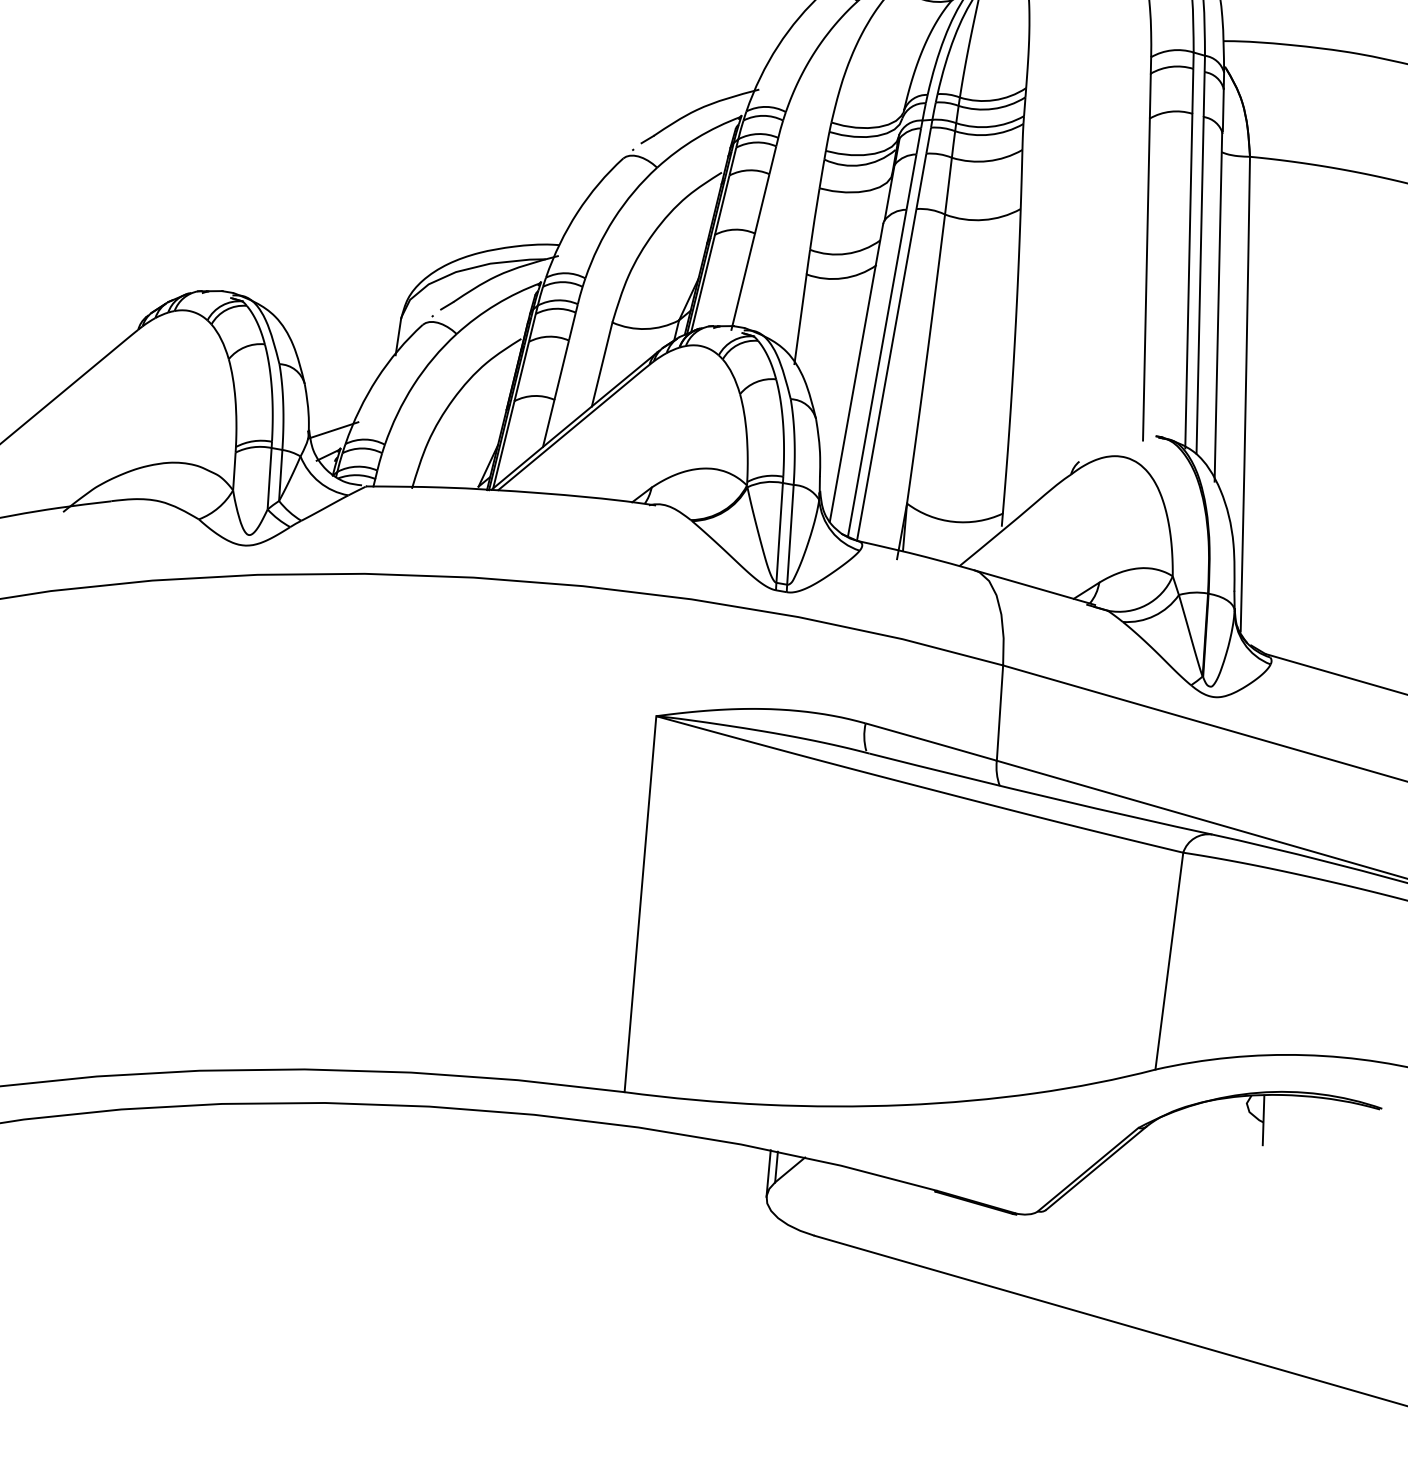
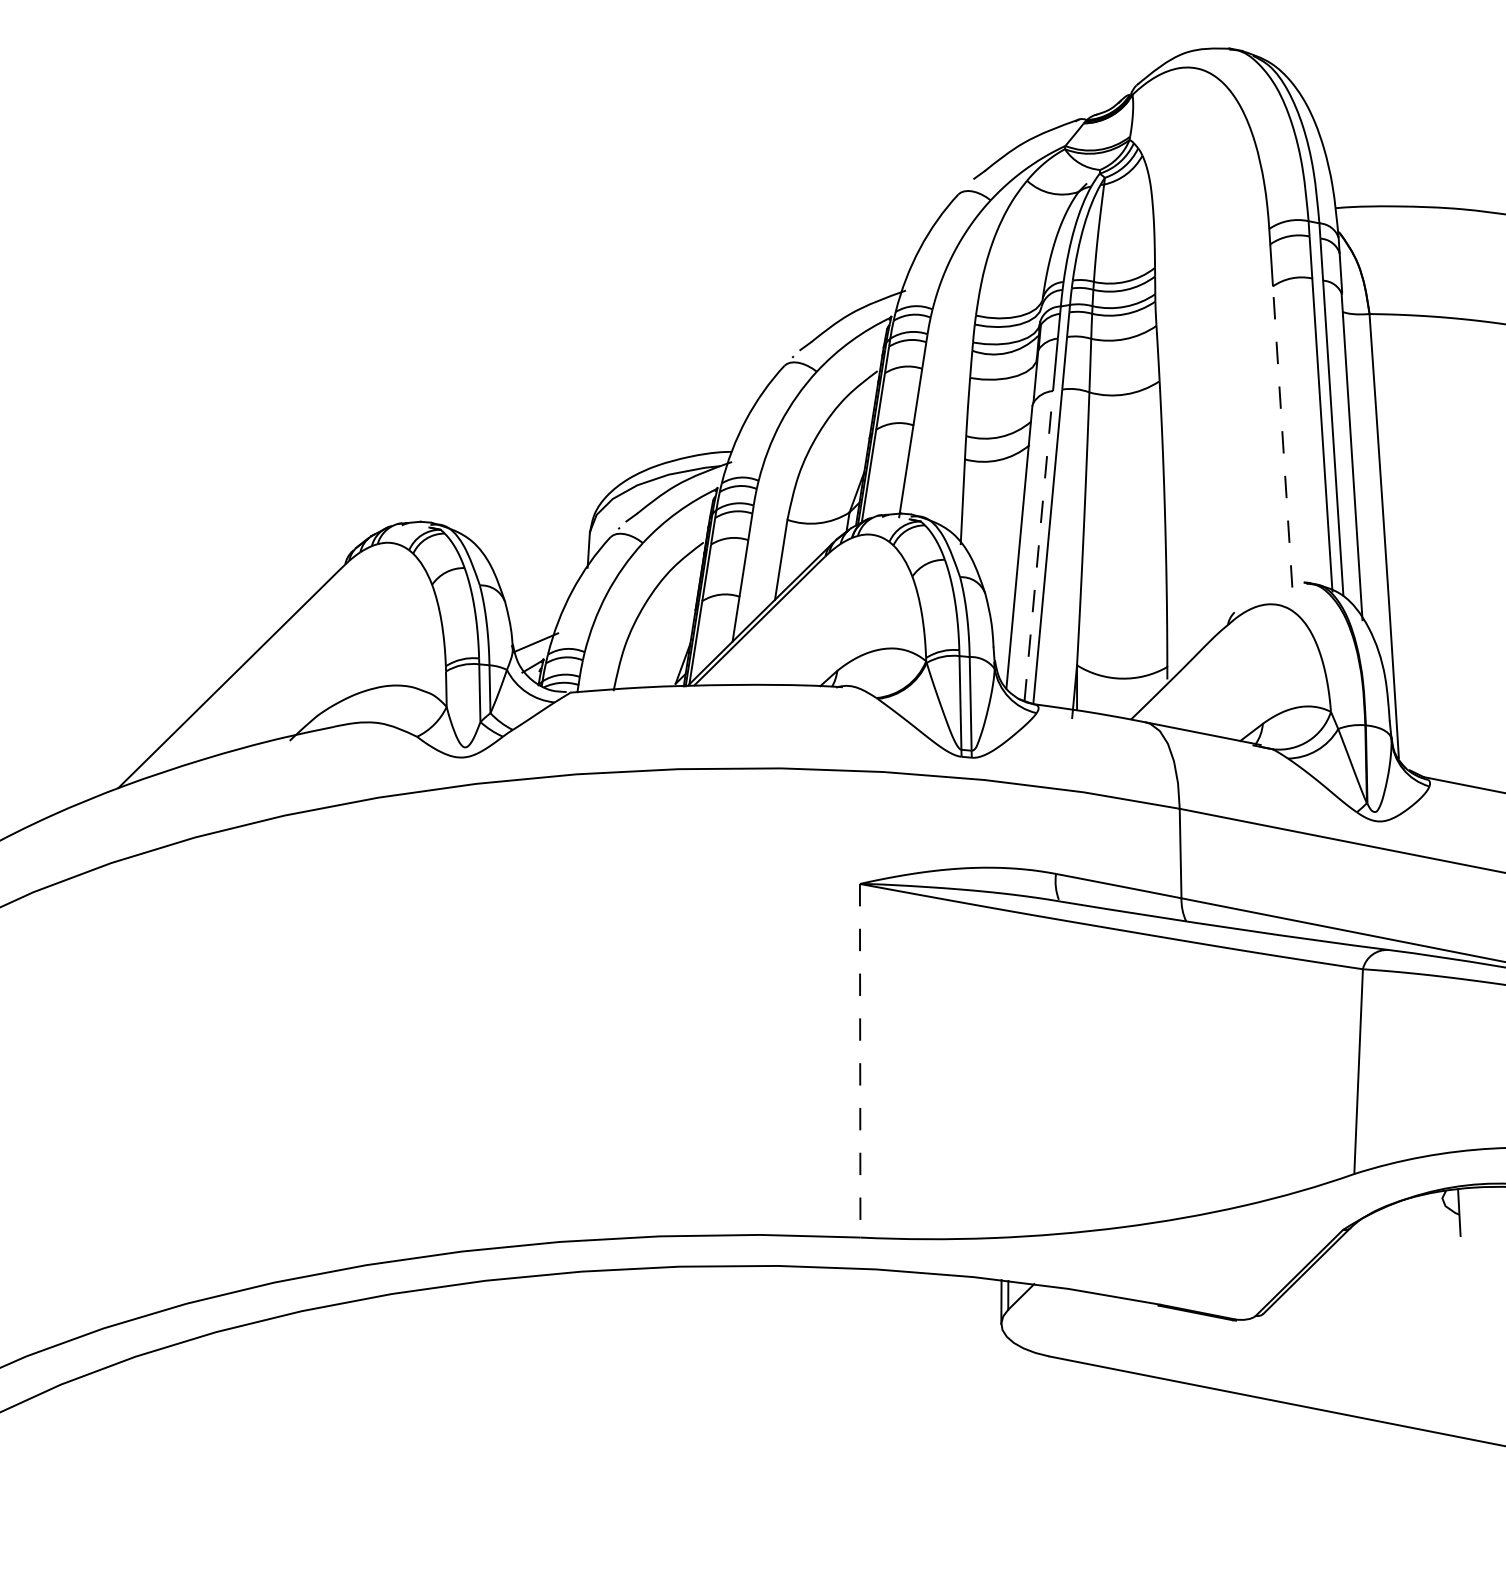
line: (1146, 279) -> (1282, 436), solid -> dashed
line: (876, 372) -> (1038, 545), solid -> dashed
line: (640, 903) -> (860, 1060), solid -> dashed

